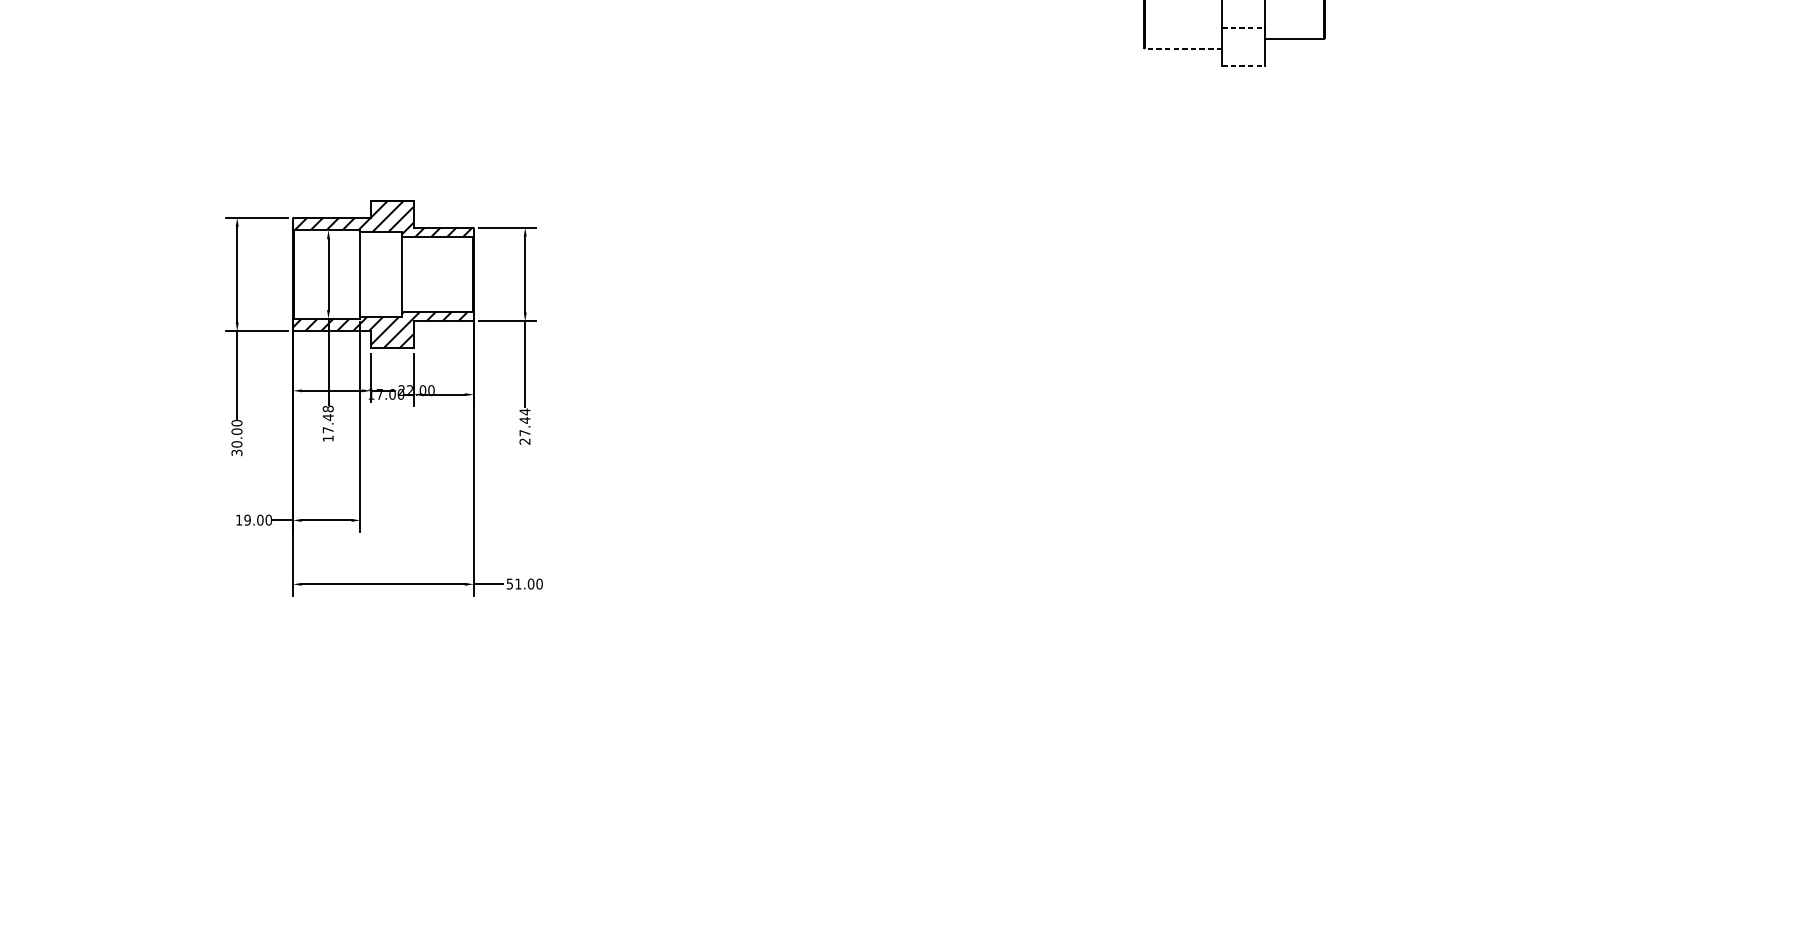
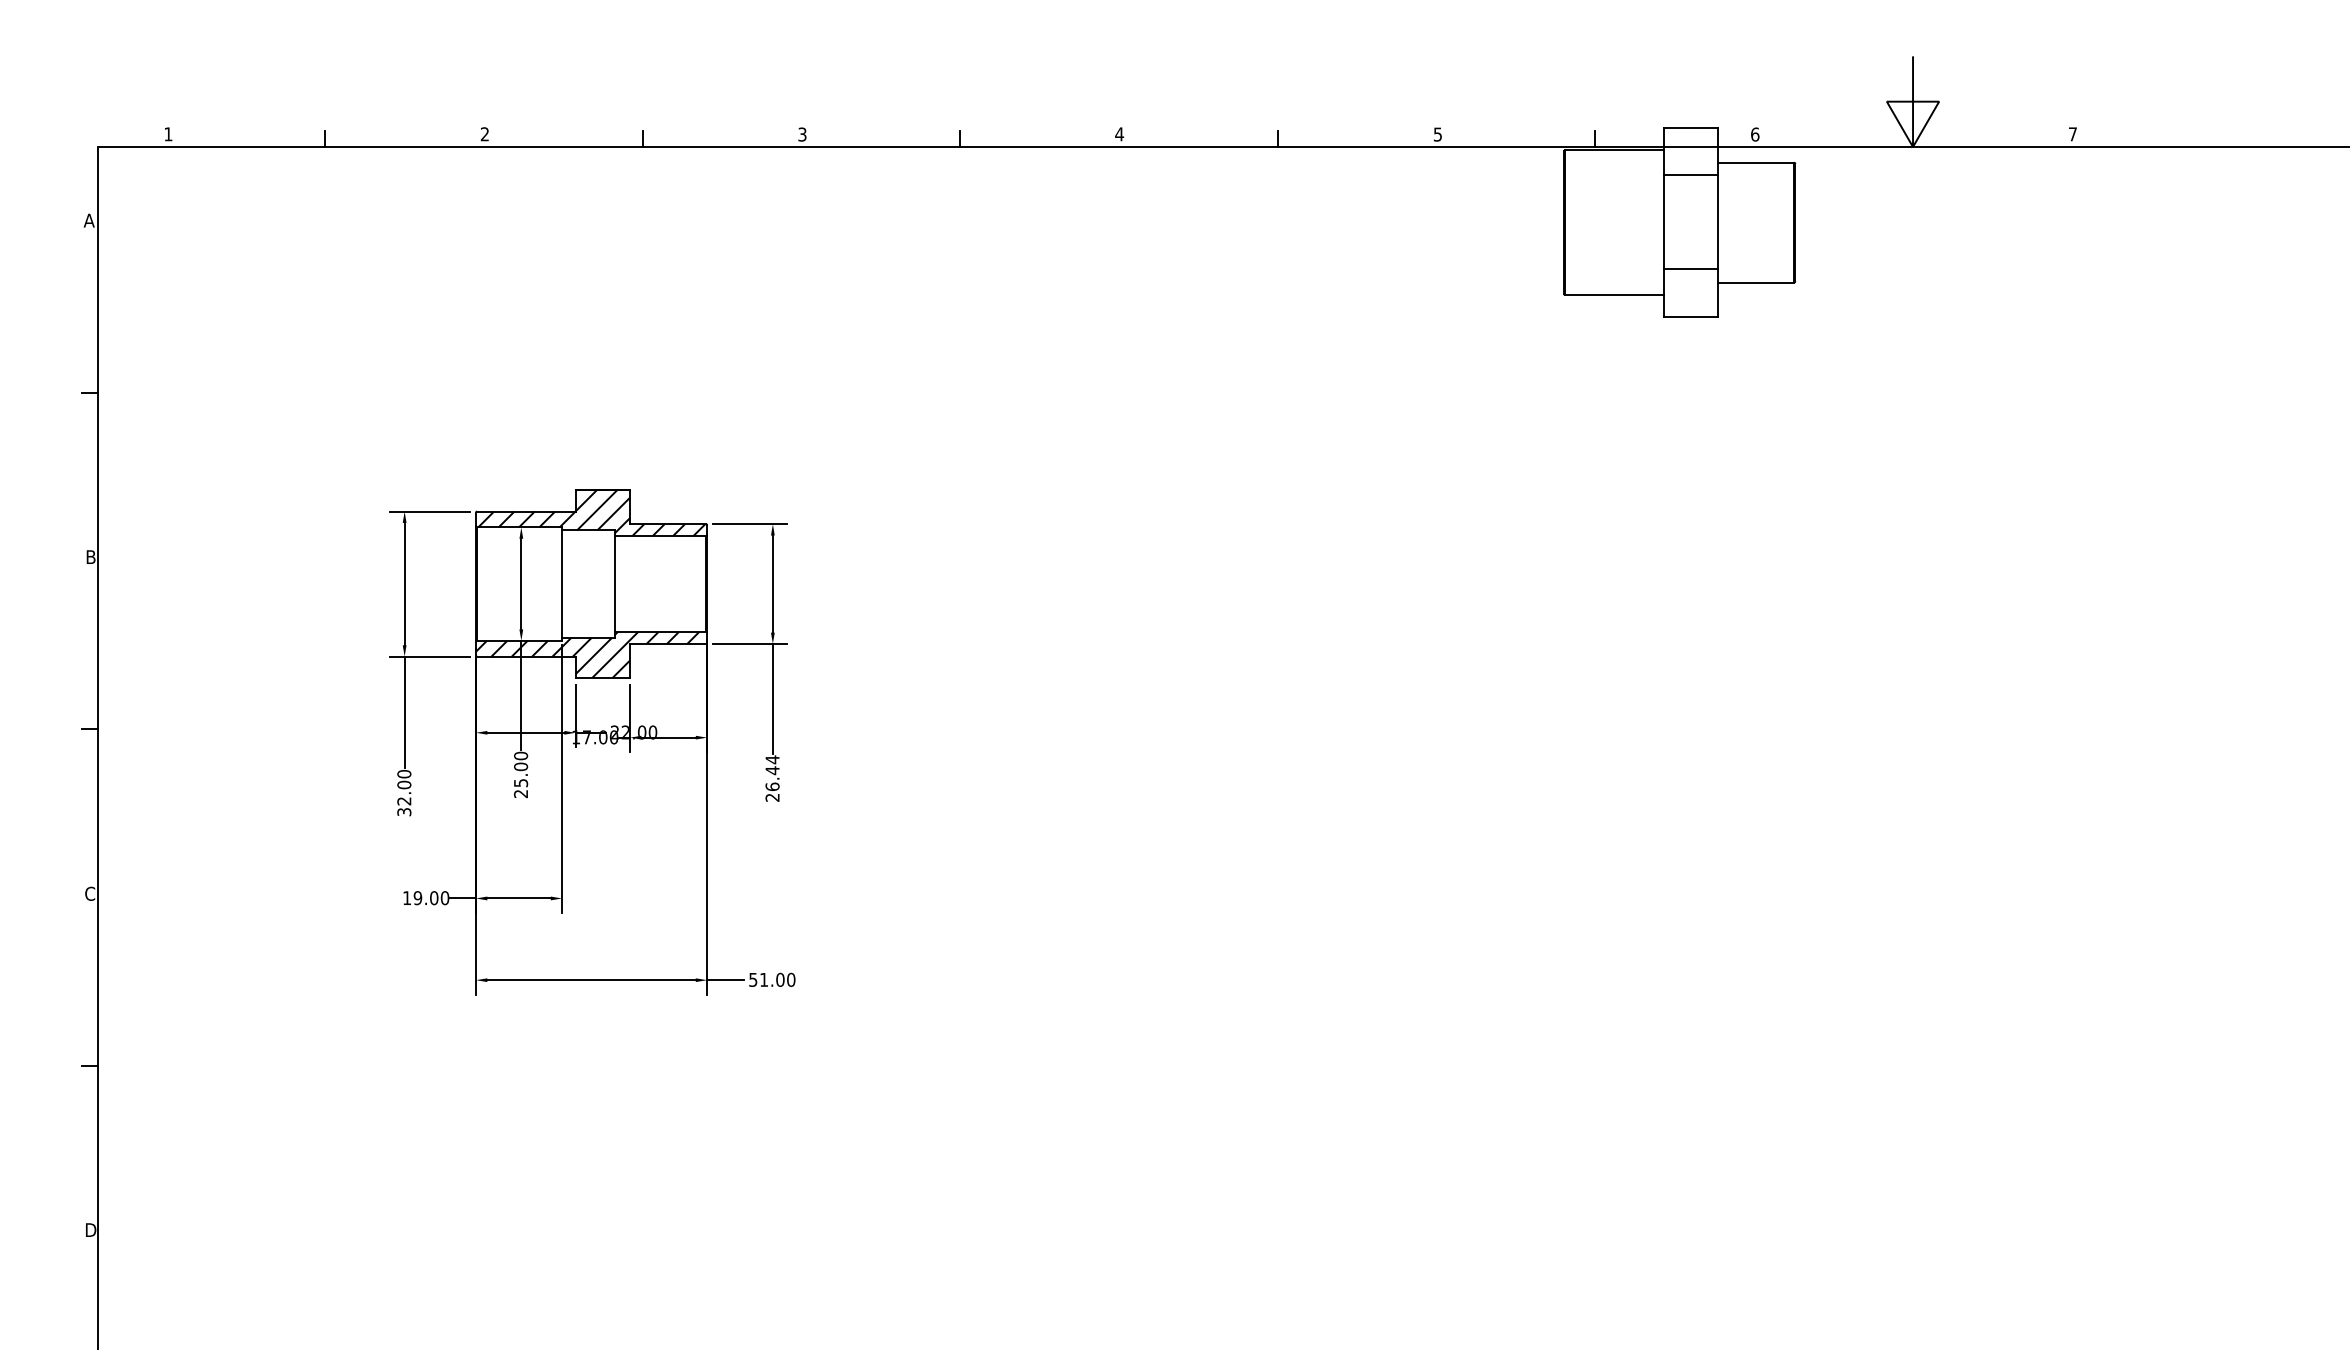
line: (1243, 28) -> (1691, 269), dashed -> solid
line: (1183, 48) -> (1614, 295), dashed -> solid
line: (1243, 65) -> (1691, 316), dashed -> solid
text: (328, 423) -> (521, 774), 17.48 -> 25.00
text: (524, 432) -> (772, 786), 27.44 -> 26.44
text: (237, 444) -> (404, 801), 30.00 -> 32.00

